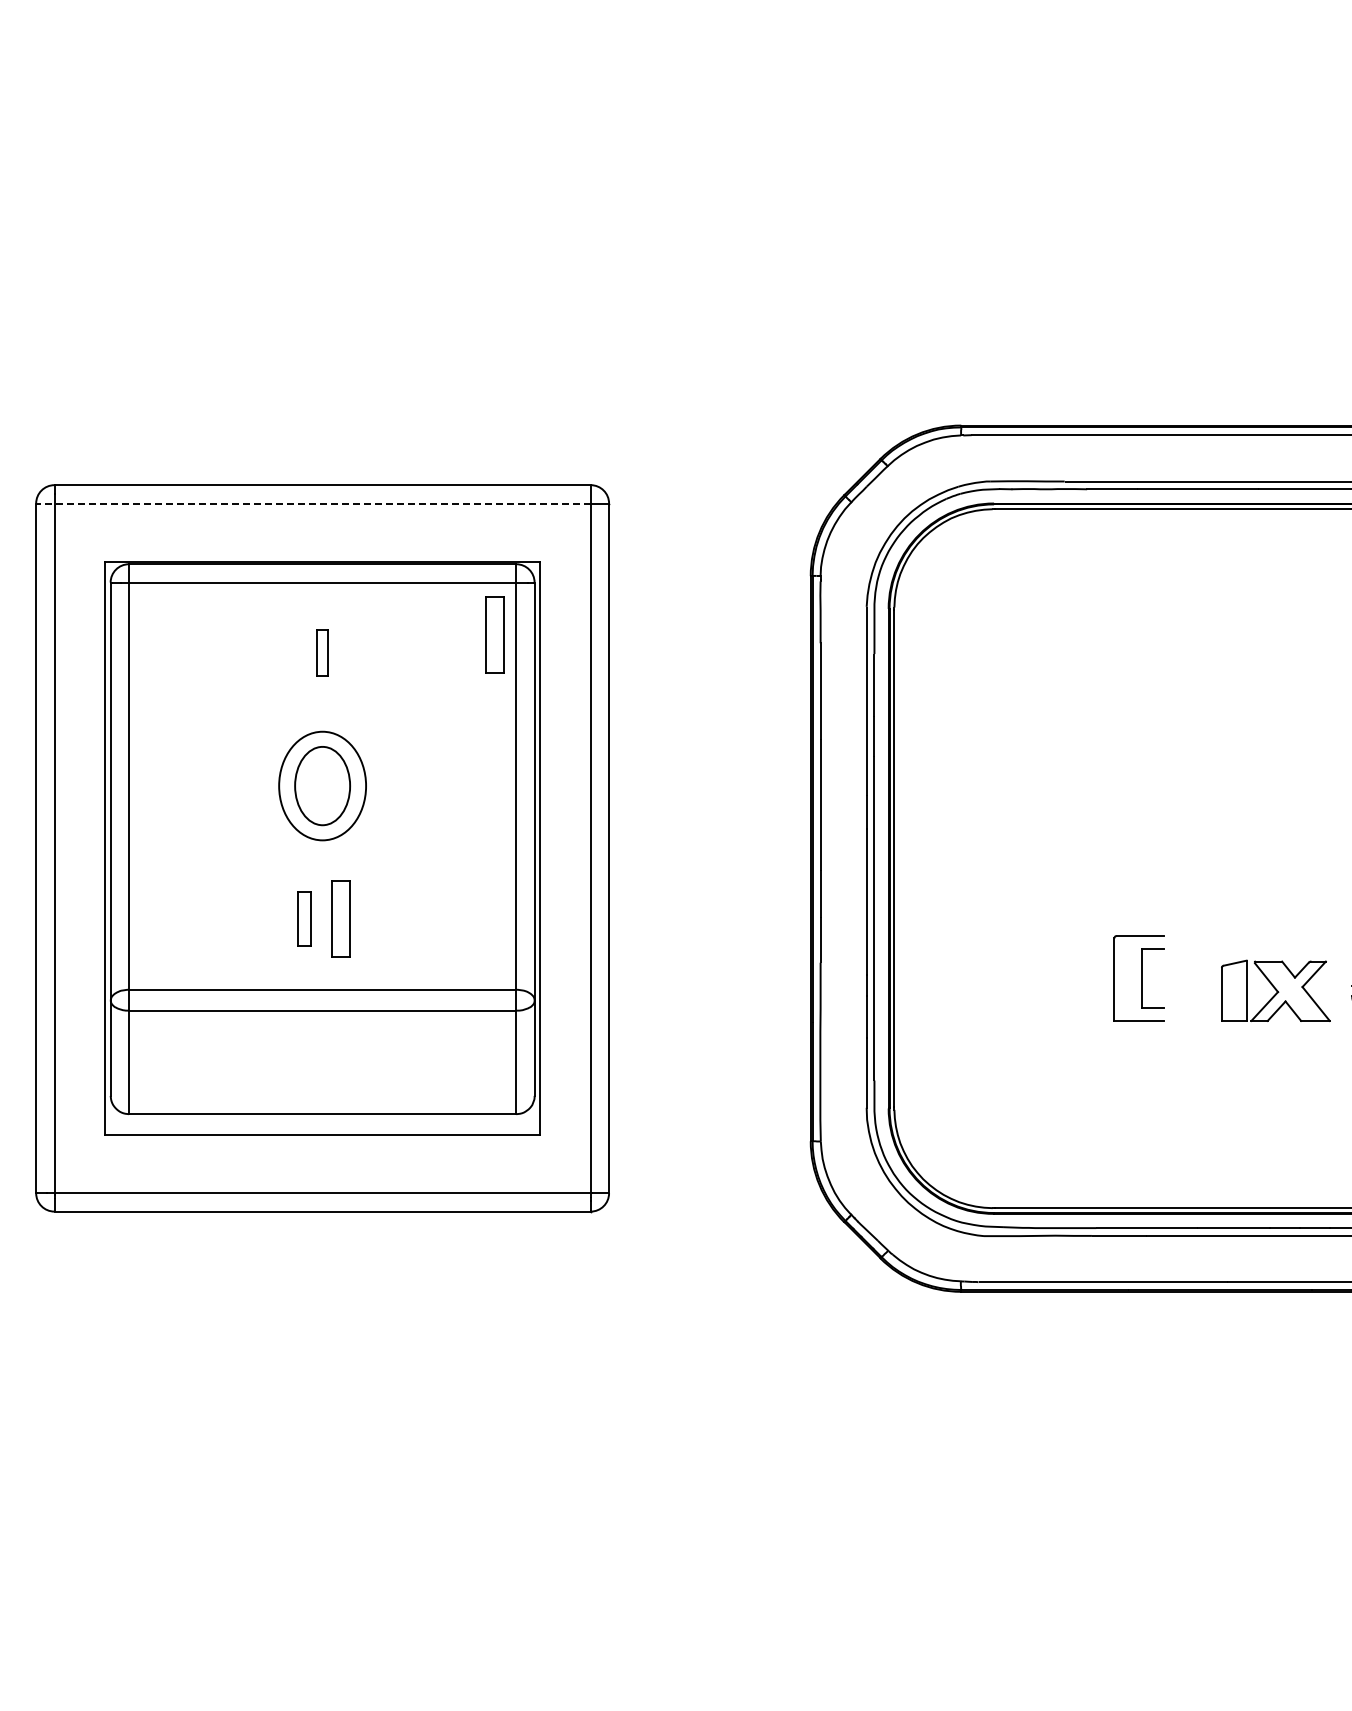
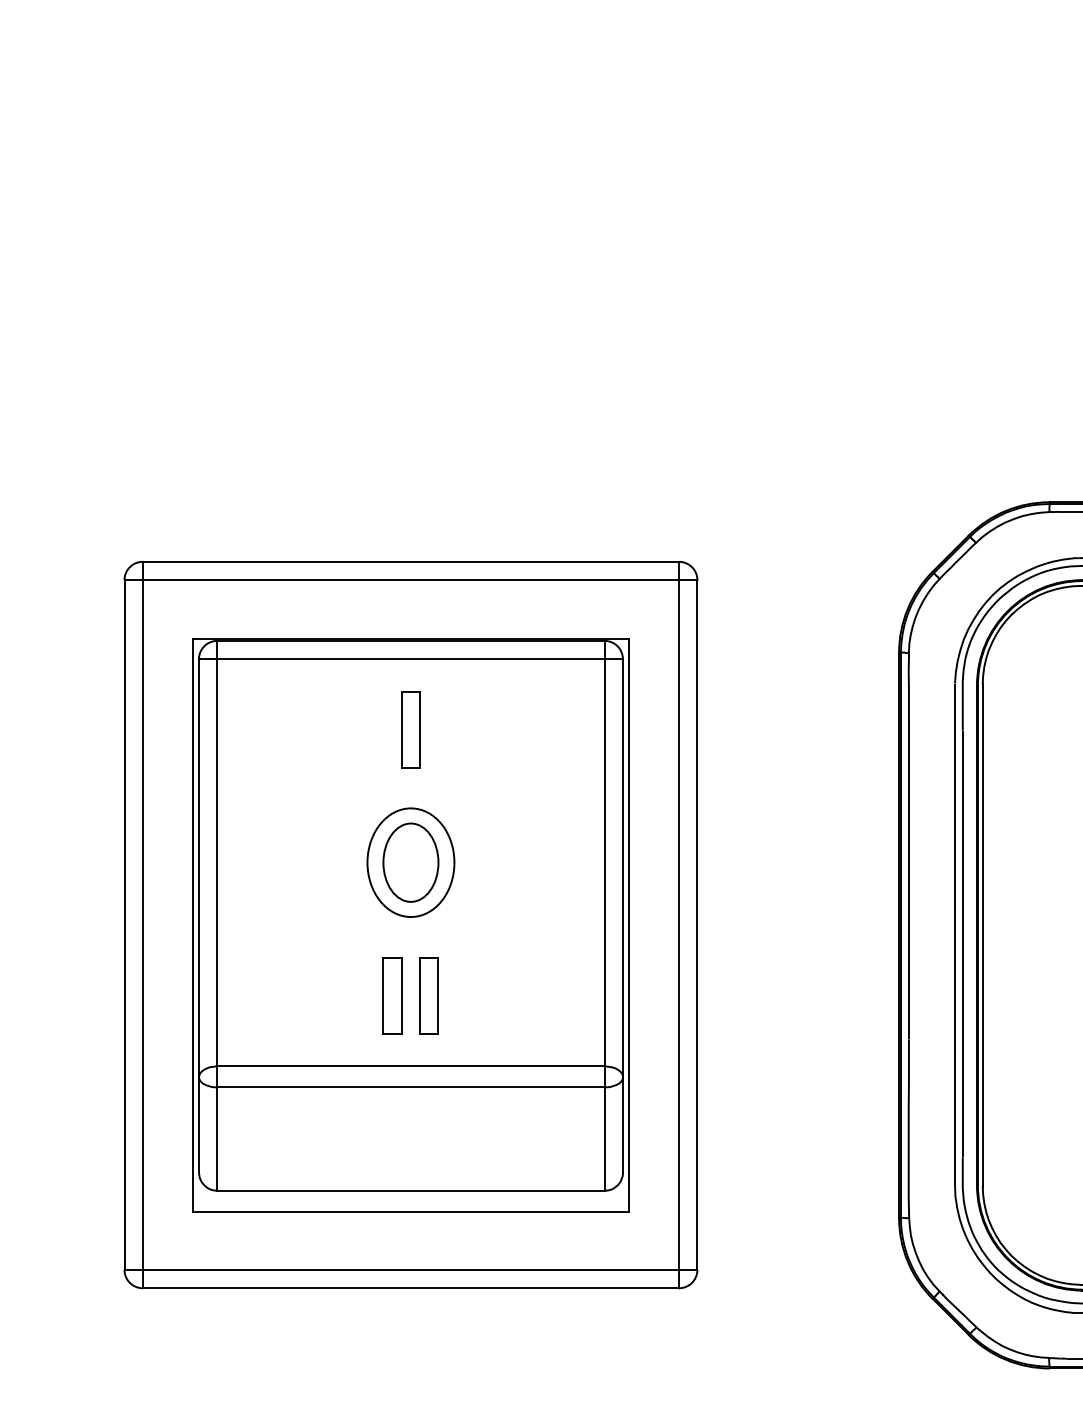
line: (312, 503) -> (400, 580), dashed -> solid
part: (494, 634) -> (582, 711), removed
part: (322, 652) -> (410, 729), size x1.67
part: (303, 918) -> (391, 995), size x1.43

